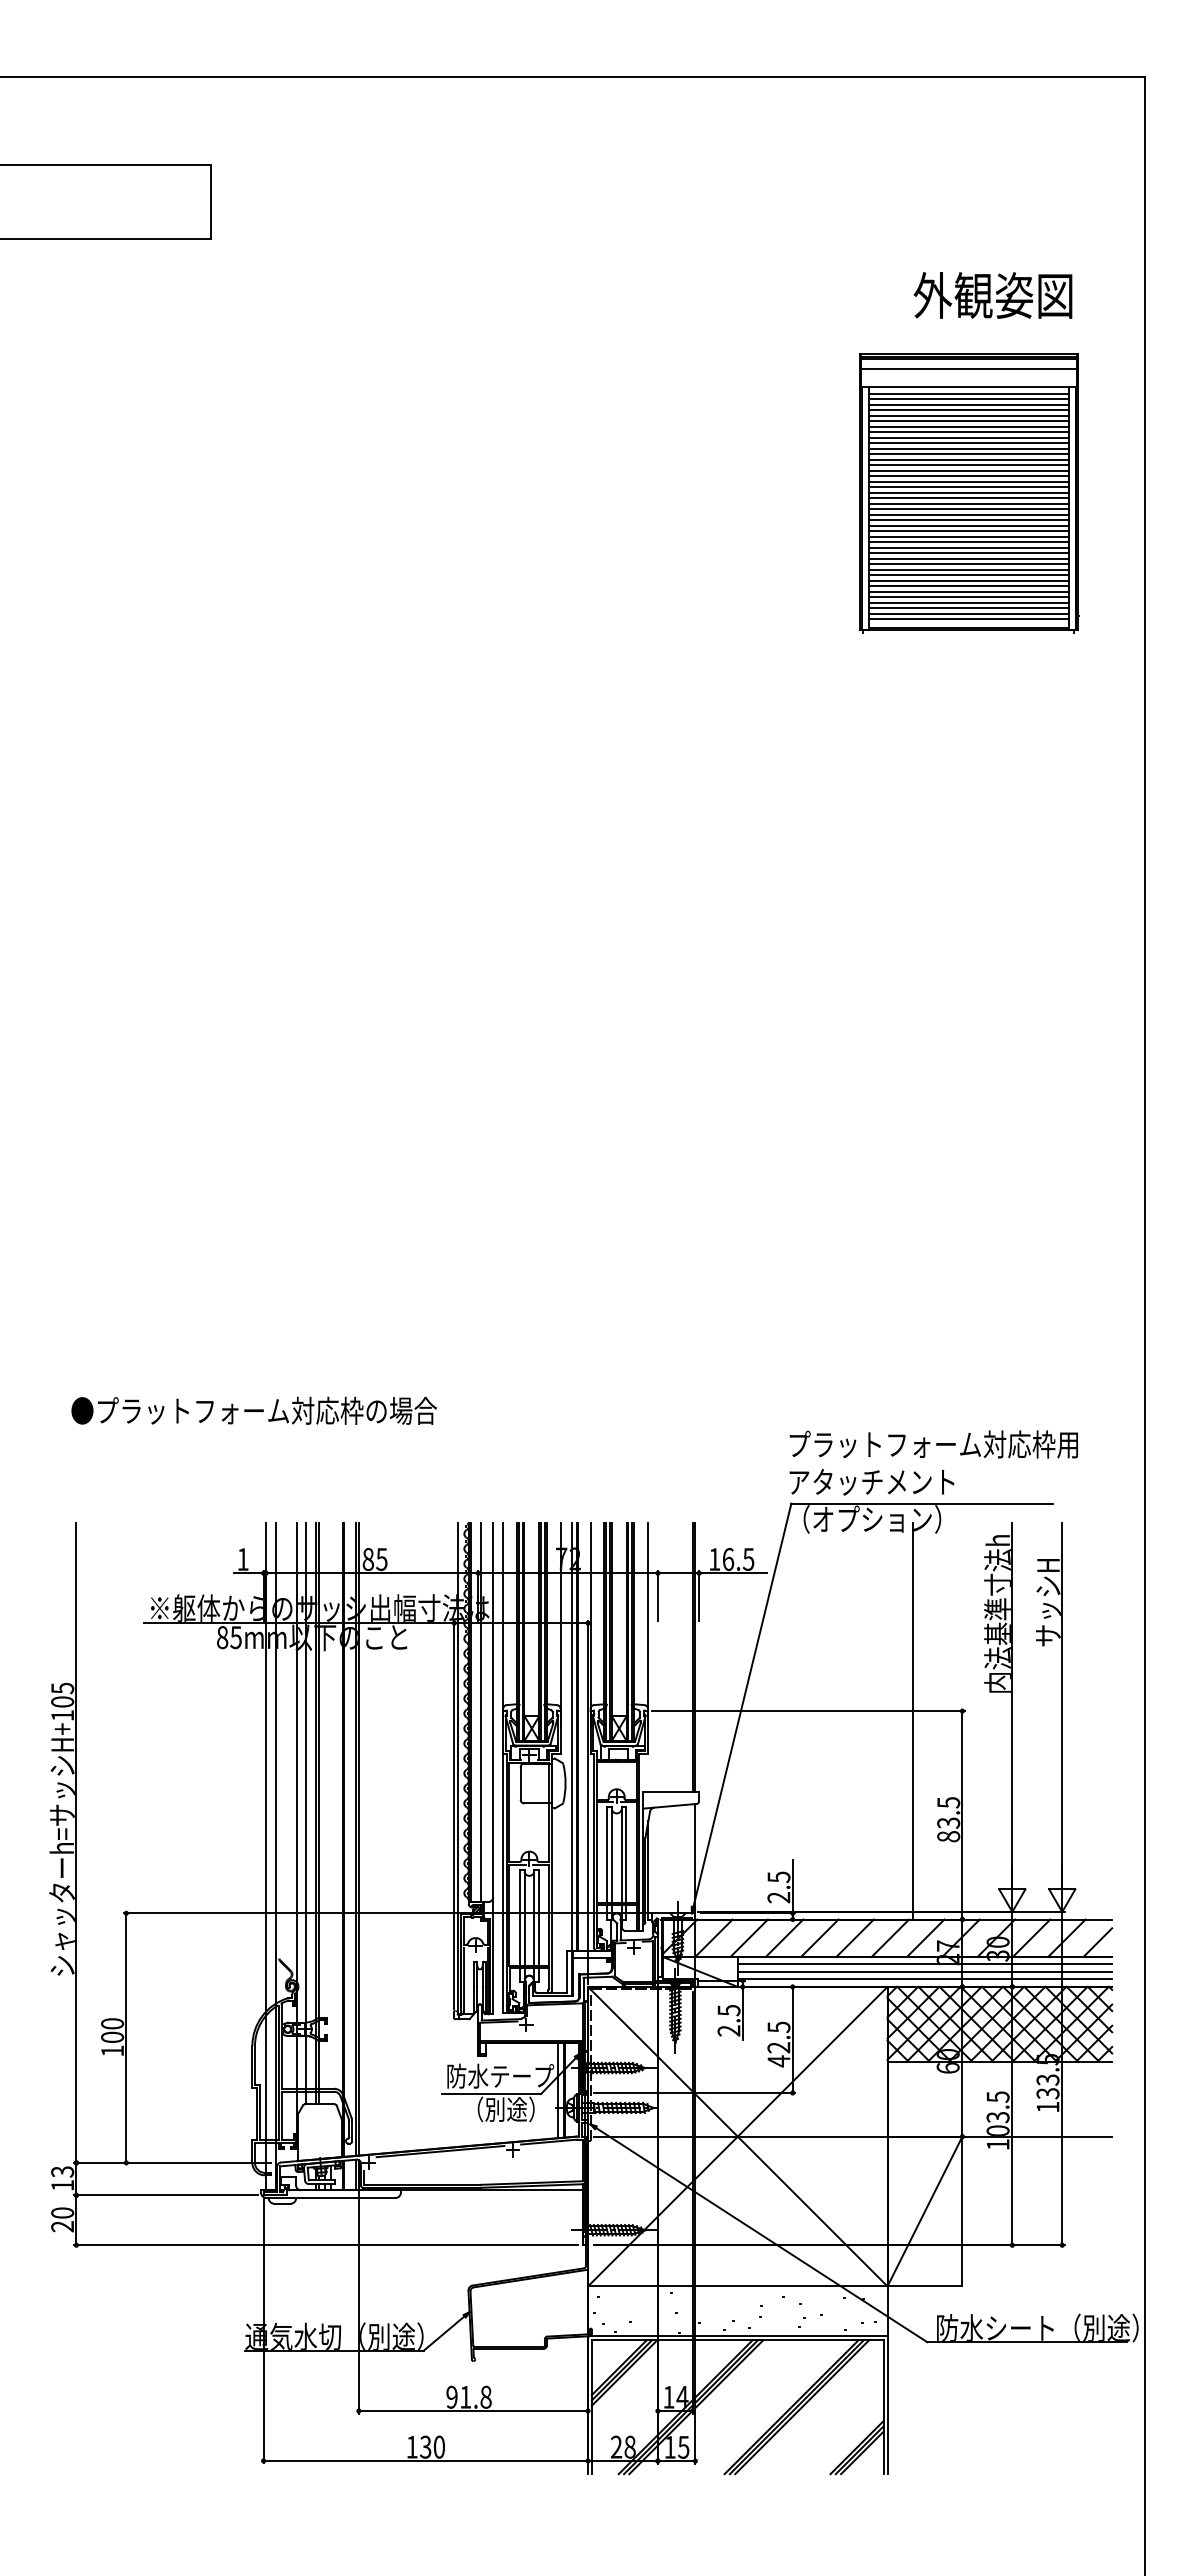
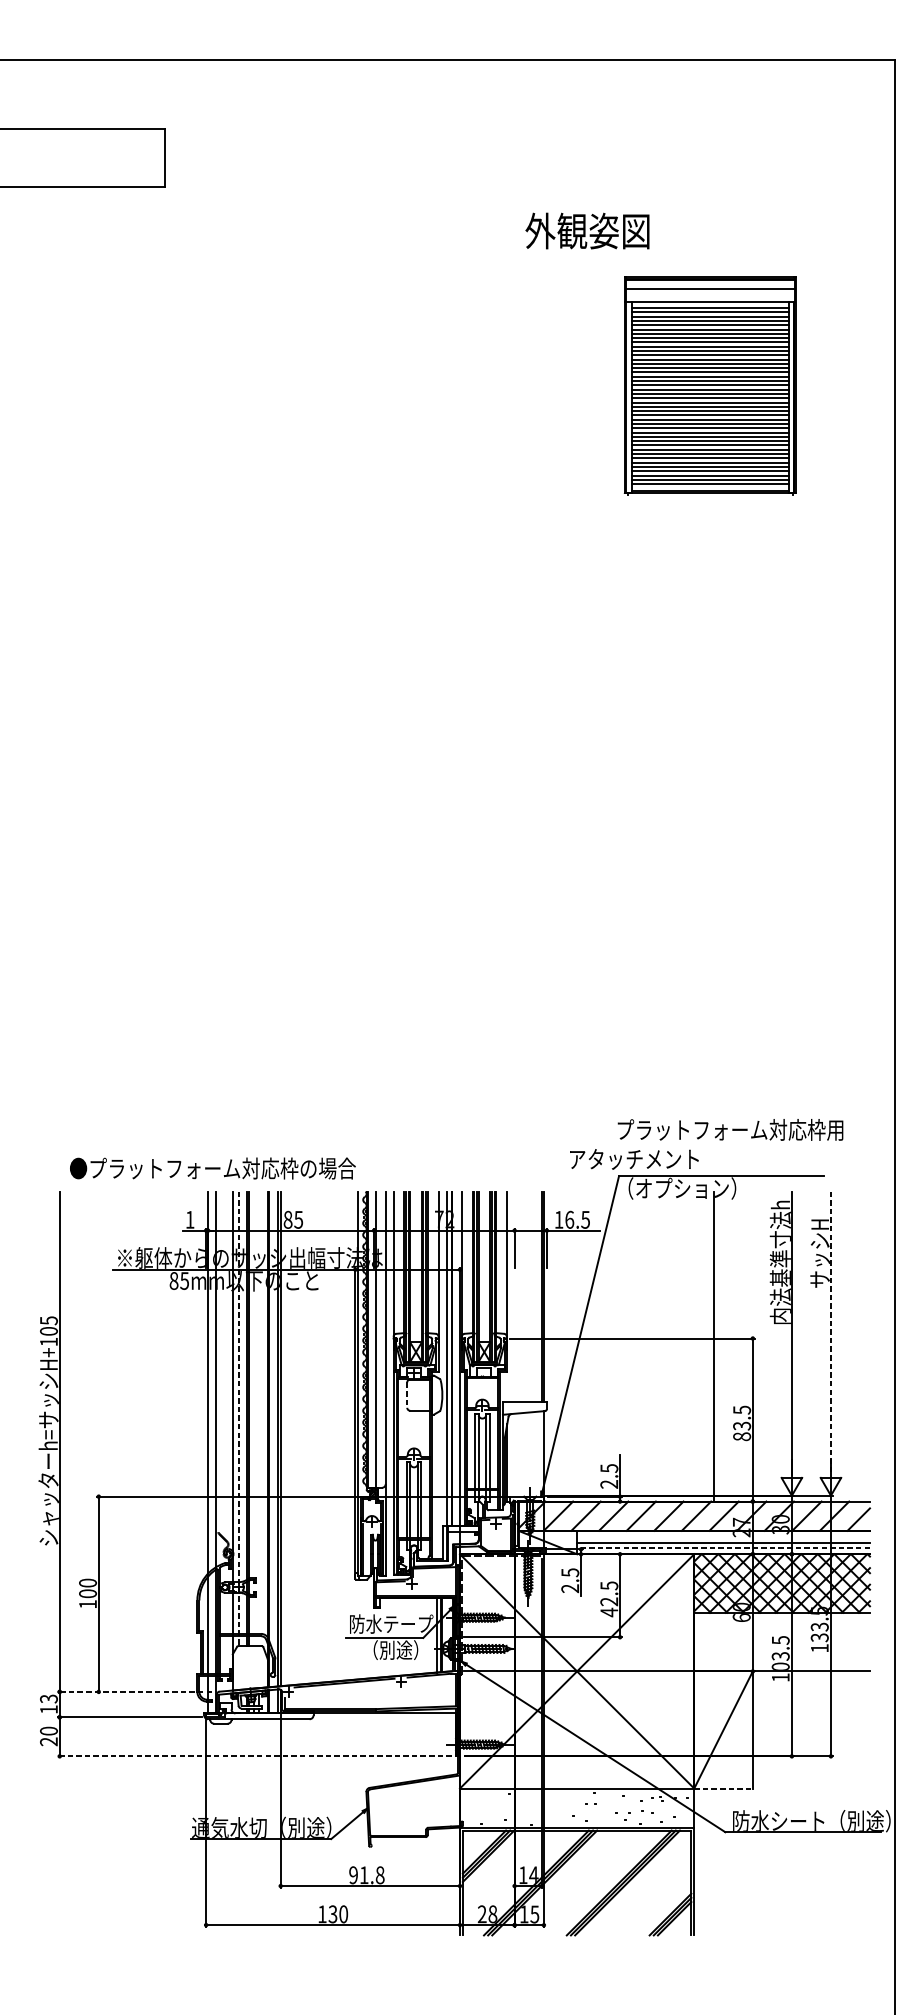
text: (992, 295) -> (587, 231), moved
part: (968, 493) -> (709, 385), moved
text: (253, 1410) -> (212, 1168), moved
text: (871, 1481) -> (633, 1158), moved
line: (1062, 1705) -> (831, 1334), solid -> dashed
line: (520, 1784) -> (407, 1395), solid -> dashed
line: (305, 1814) -> (238, 1419), solid -> dashed
line: (924, 1964) -> (723, 1536), removed
line: (924, 1979) -> (723, 1548), solid -> dashed
line: (172, 2162) -> (134, 1691), solid -> dashed
line: (325, 2245) -> (254, 1756), solid -> dashed
line: (925, 2286) -> (723, 1788), solid -> dashed

